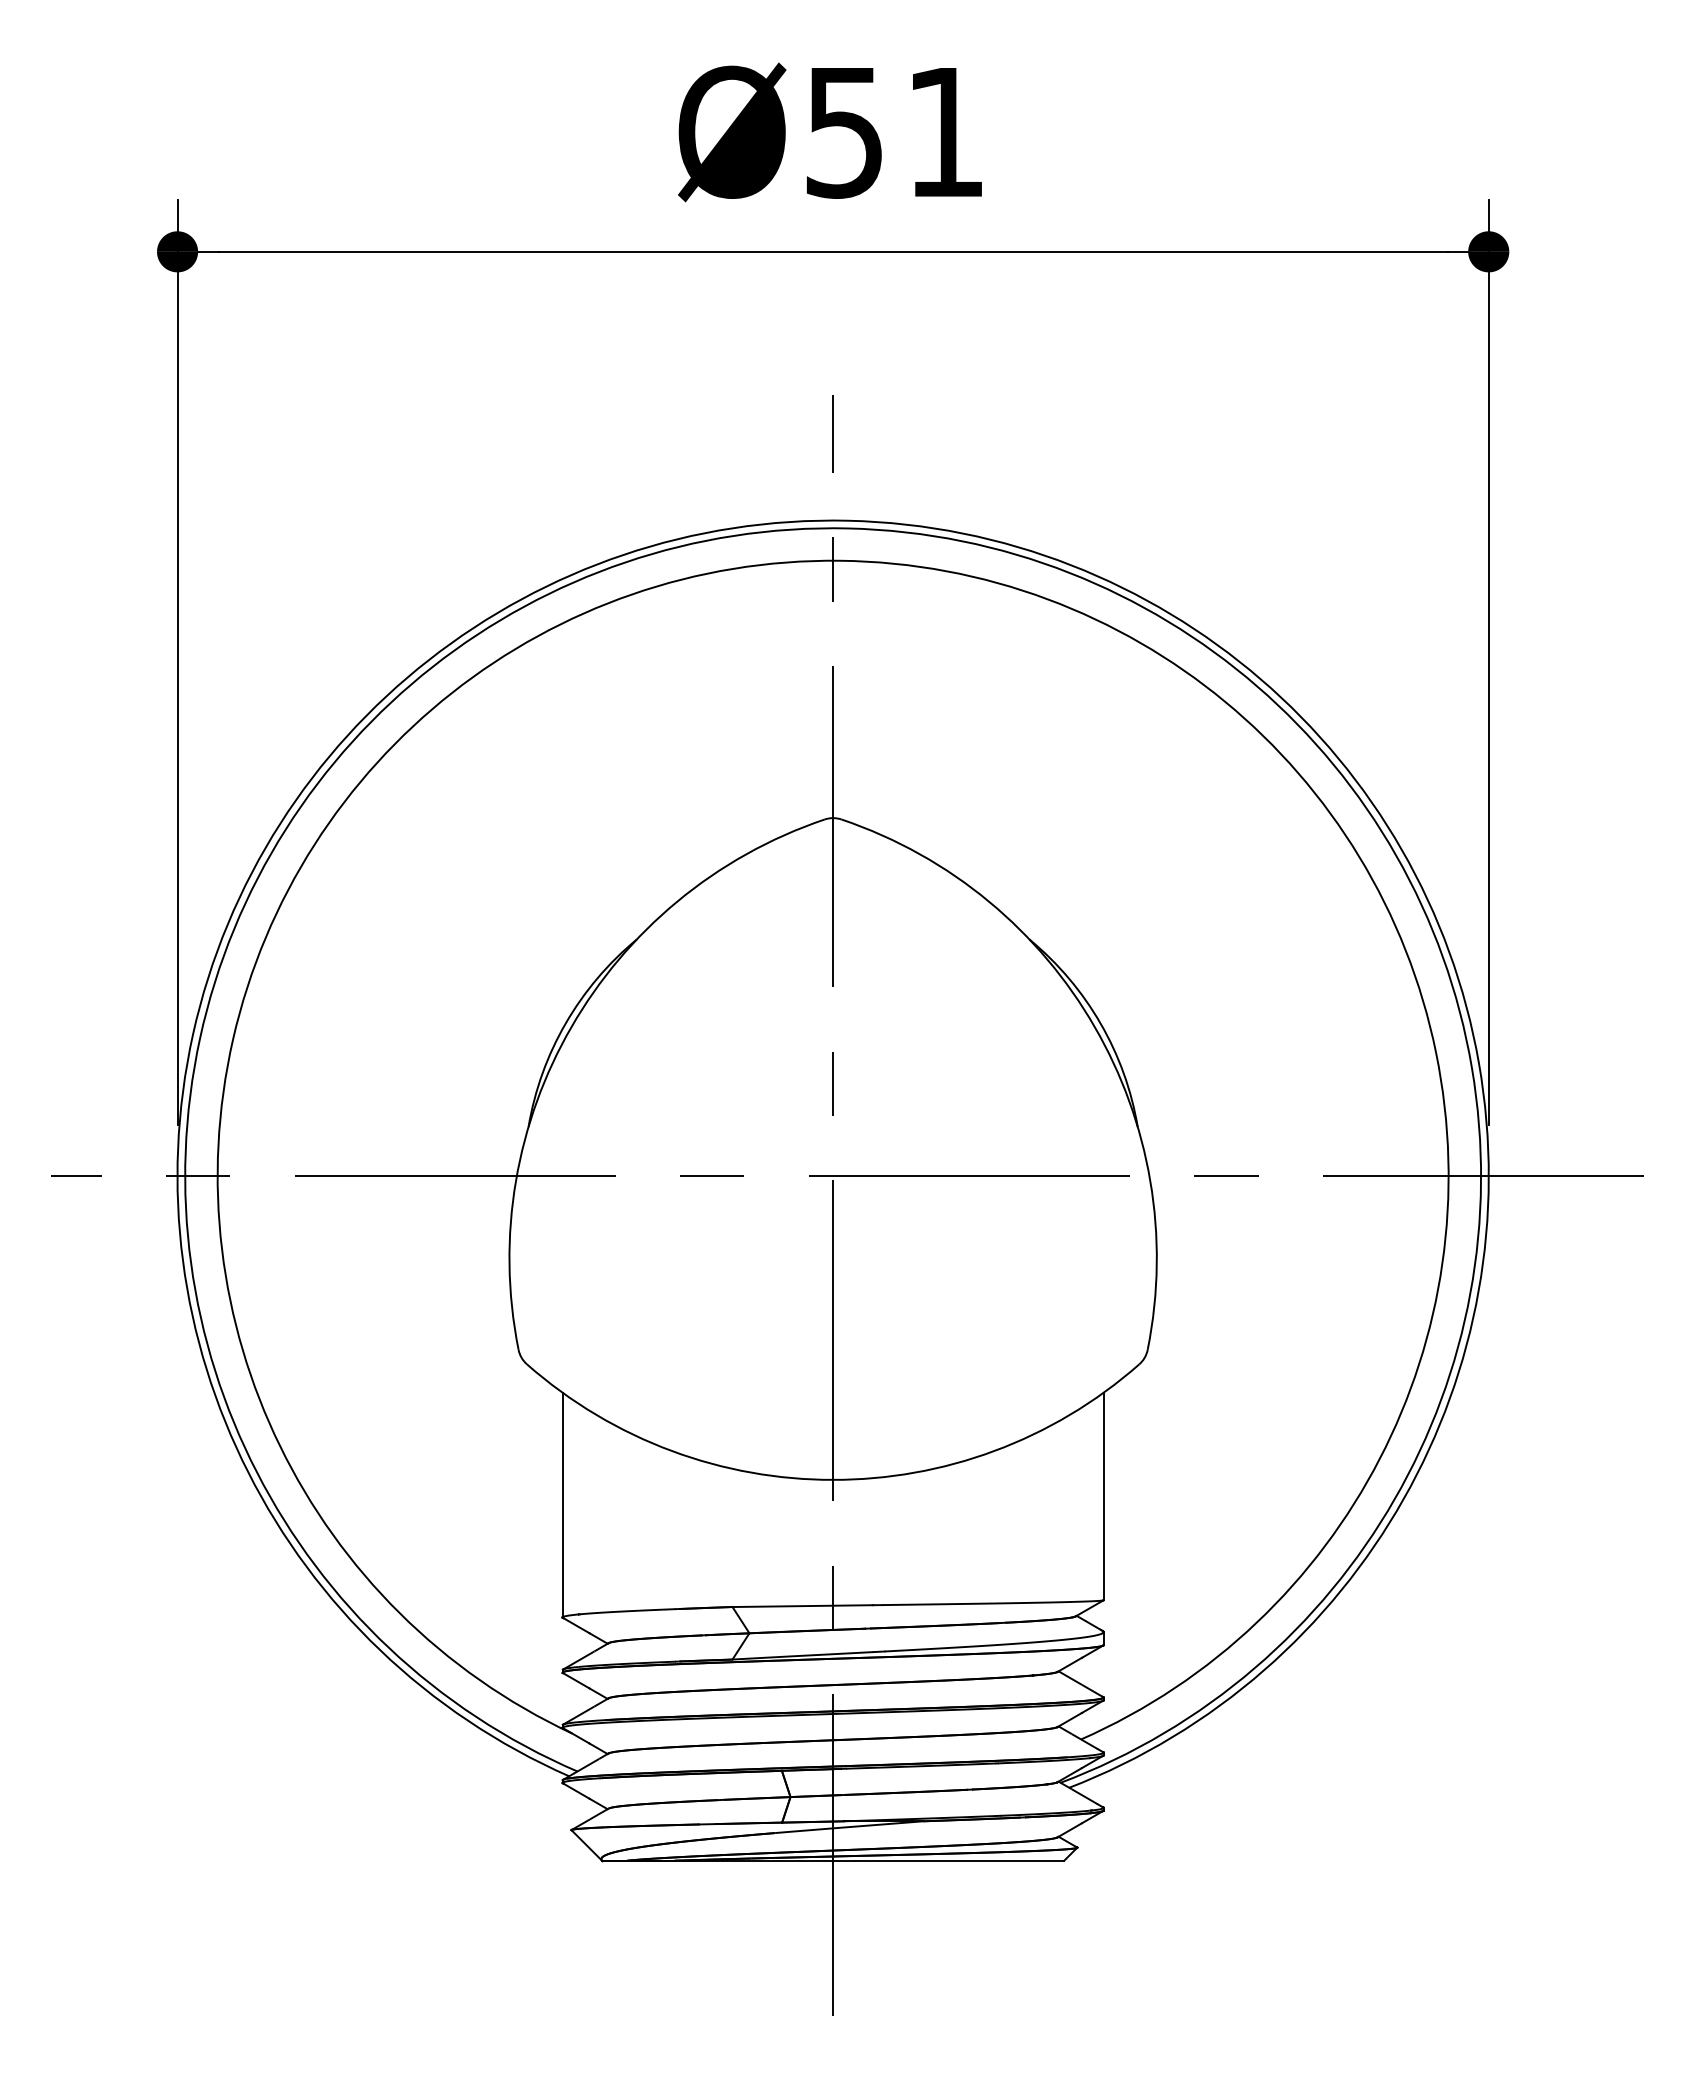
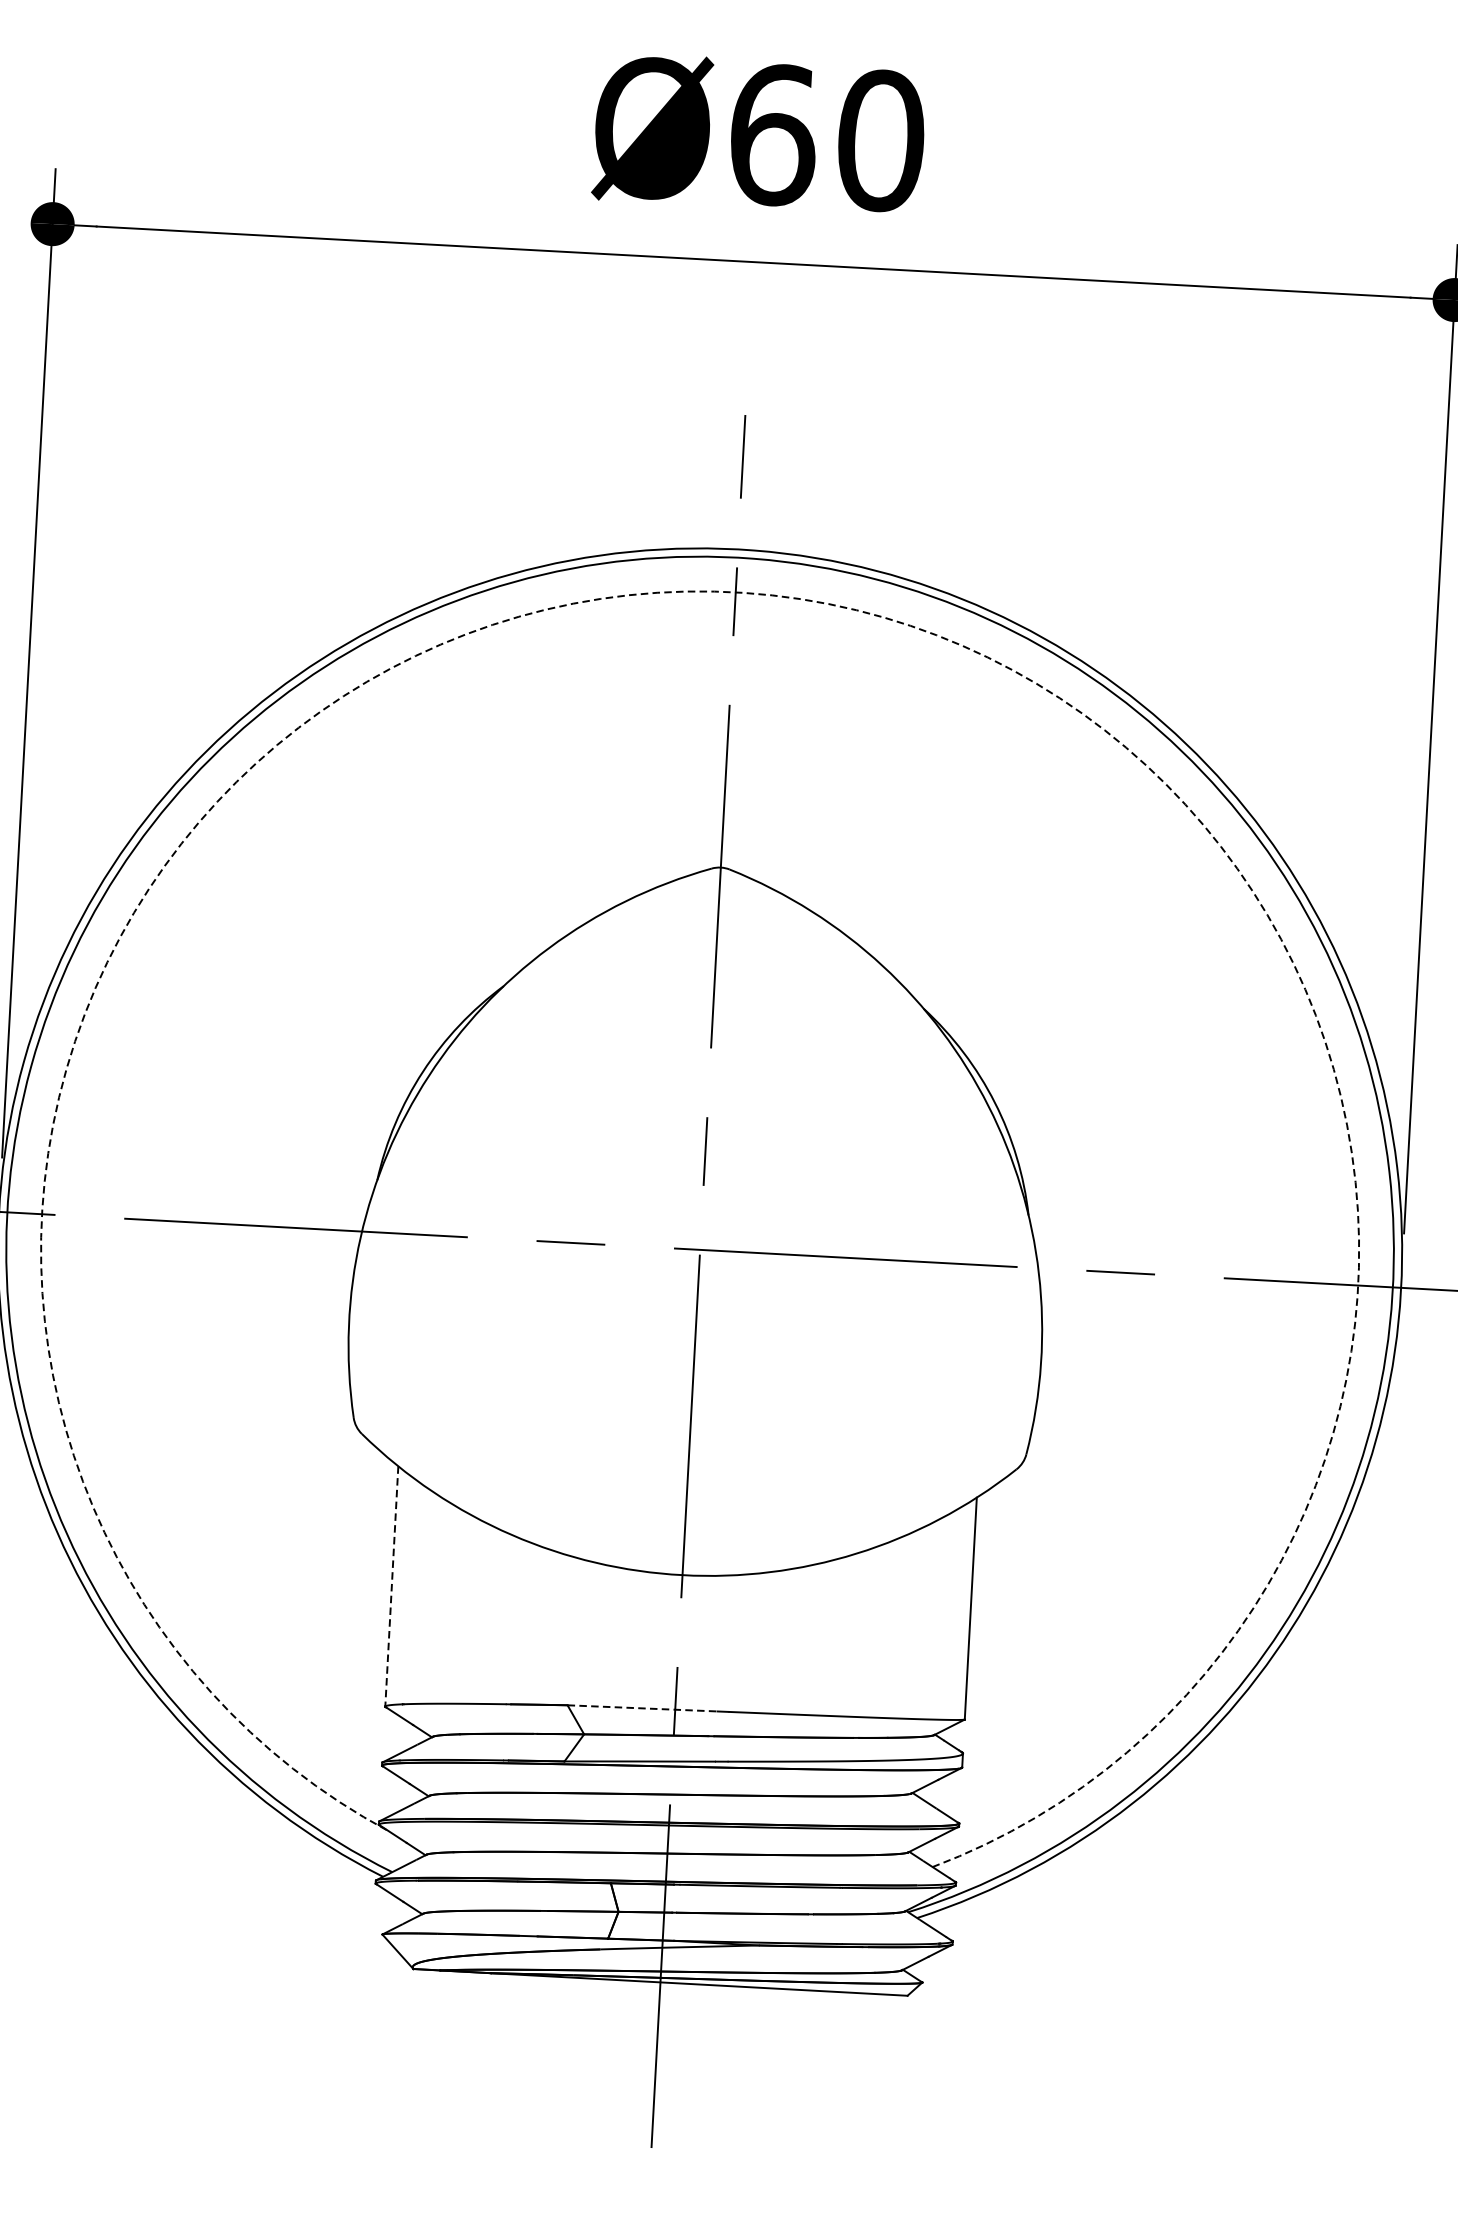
text: (895, 131) -> (827, 137), Ø51 -> Ø60
arc: (840, 560) -> (743, 592), solid -> dashed
line: (562, 1505) -> (391, 1586), solid -> dashed
line: (803, 1606) -> (643, 1708), solid -> dashed

